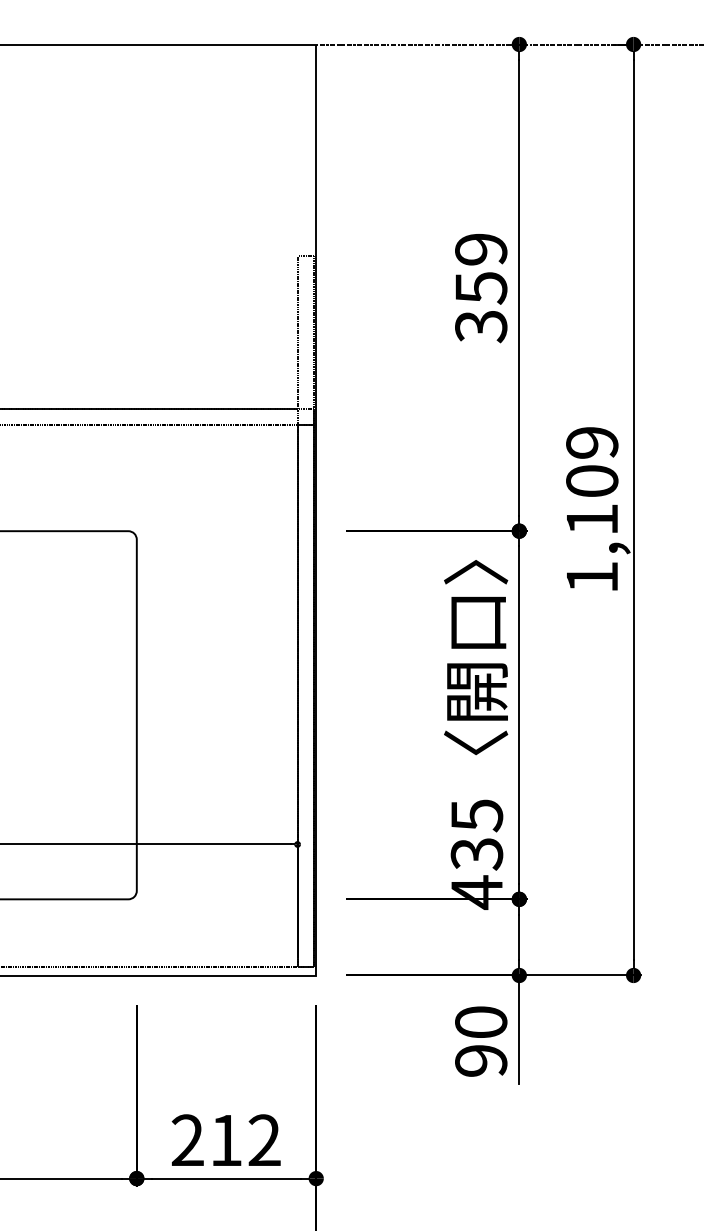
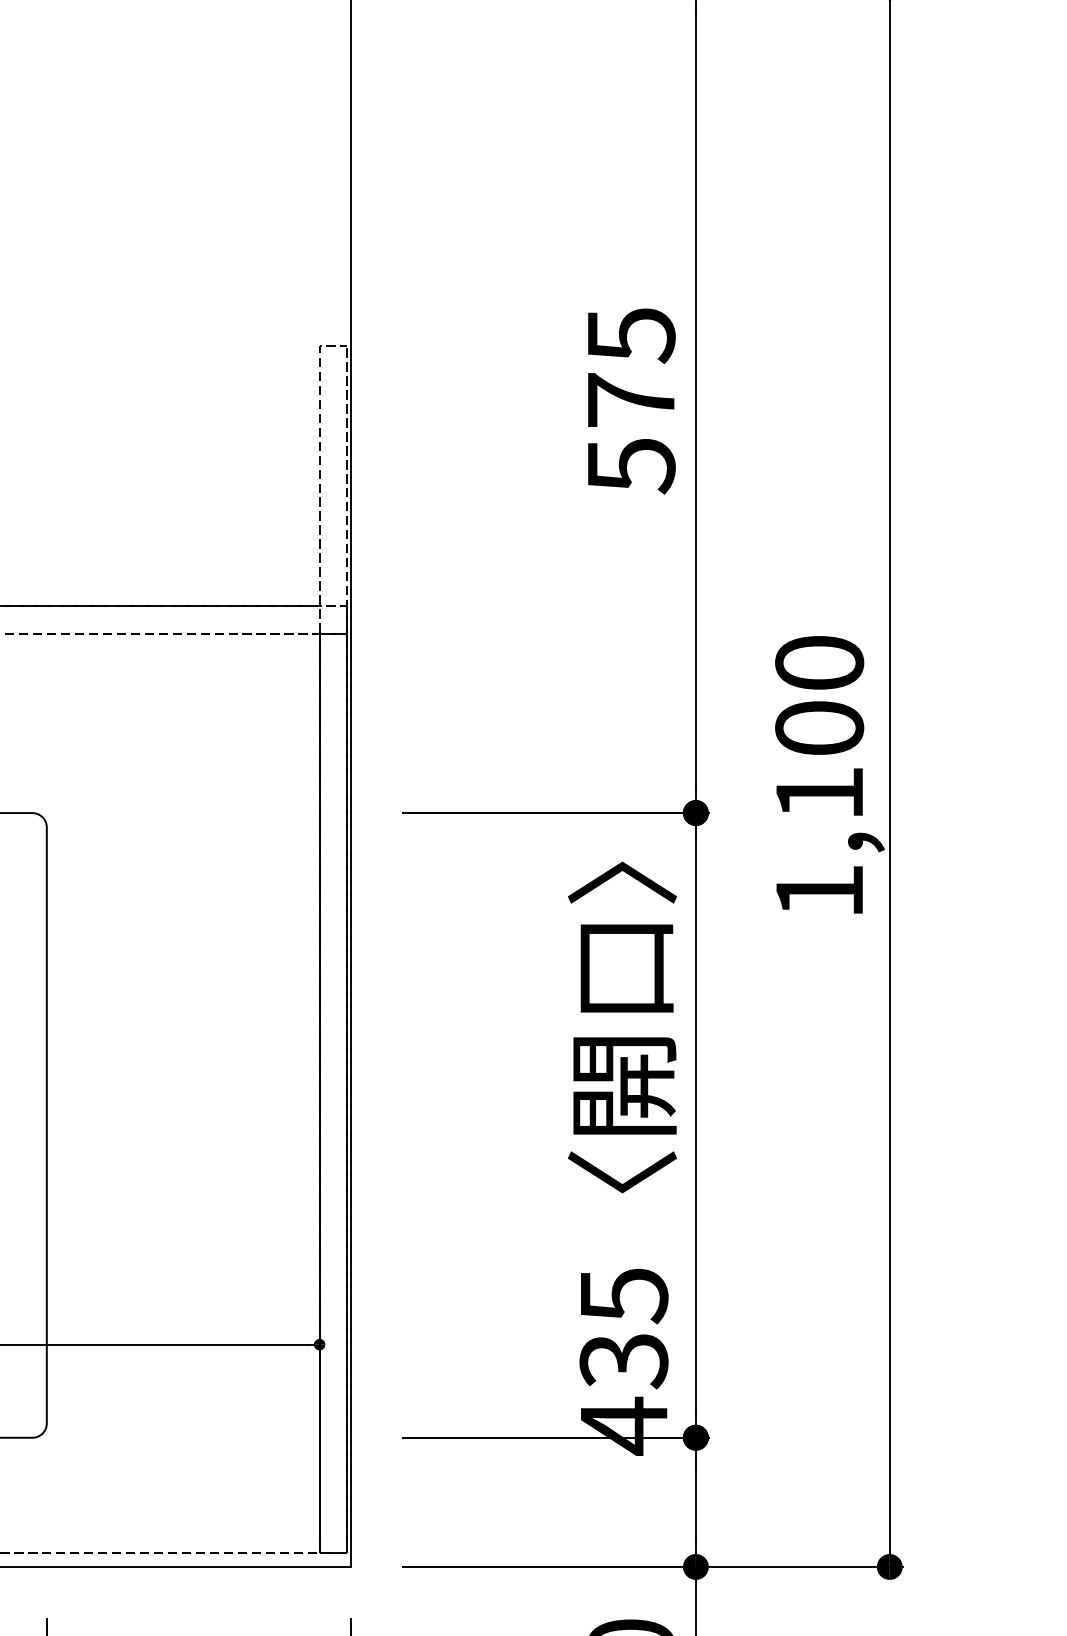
text: (481, 288) -> (631, 401), 359 -> 575
text: (592, 442) -> (820, 662), 1,109 -> 1,100

